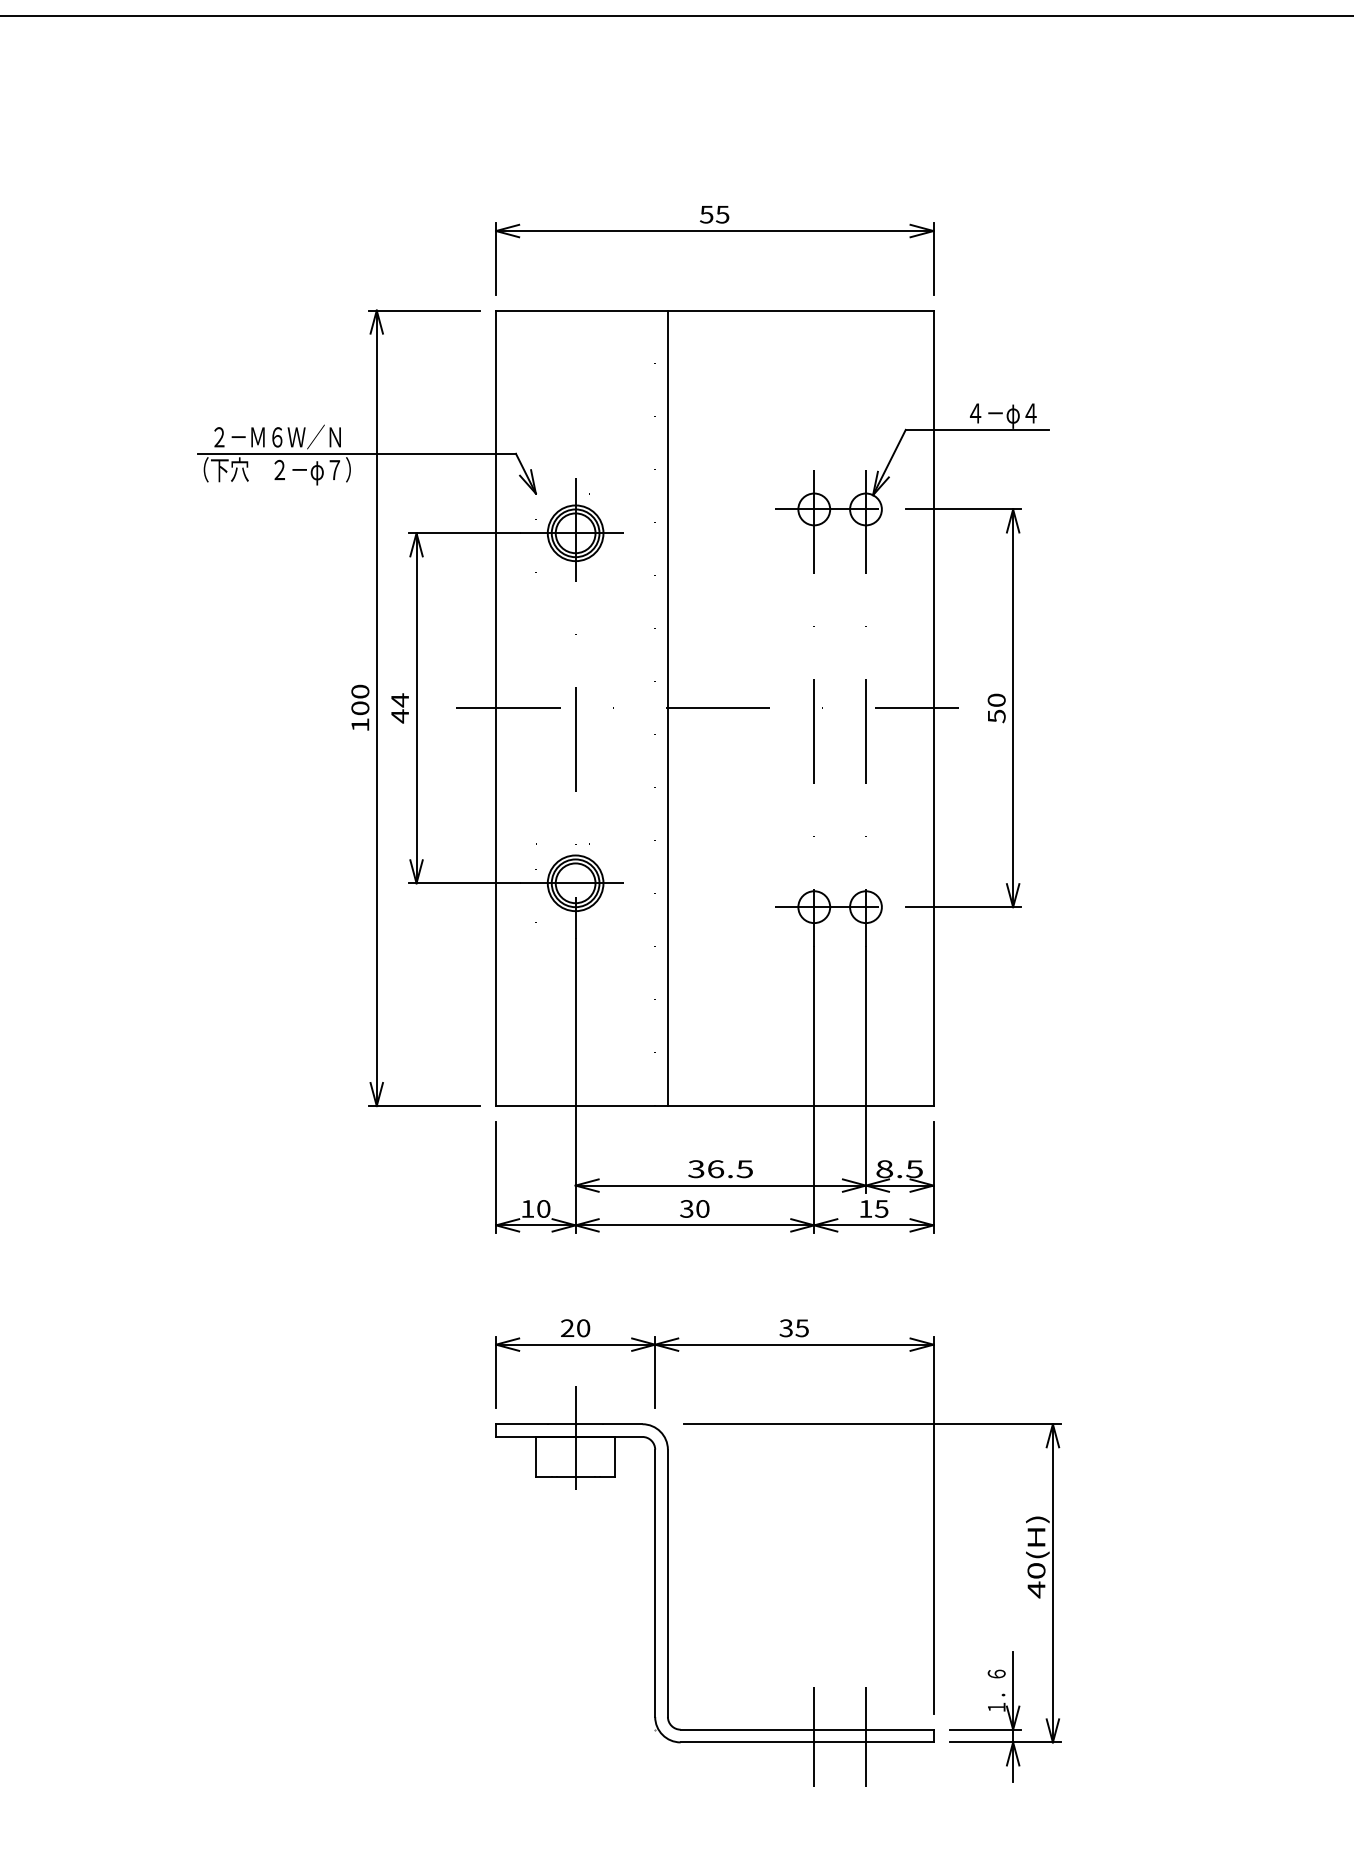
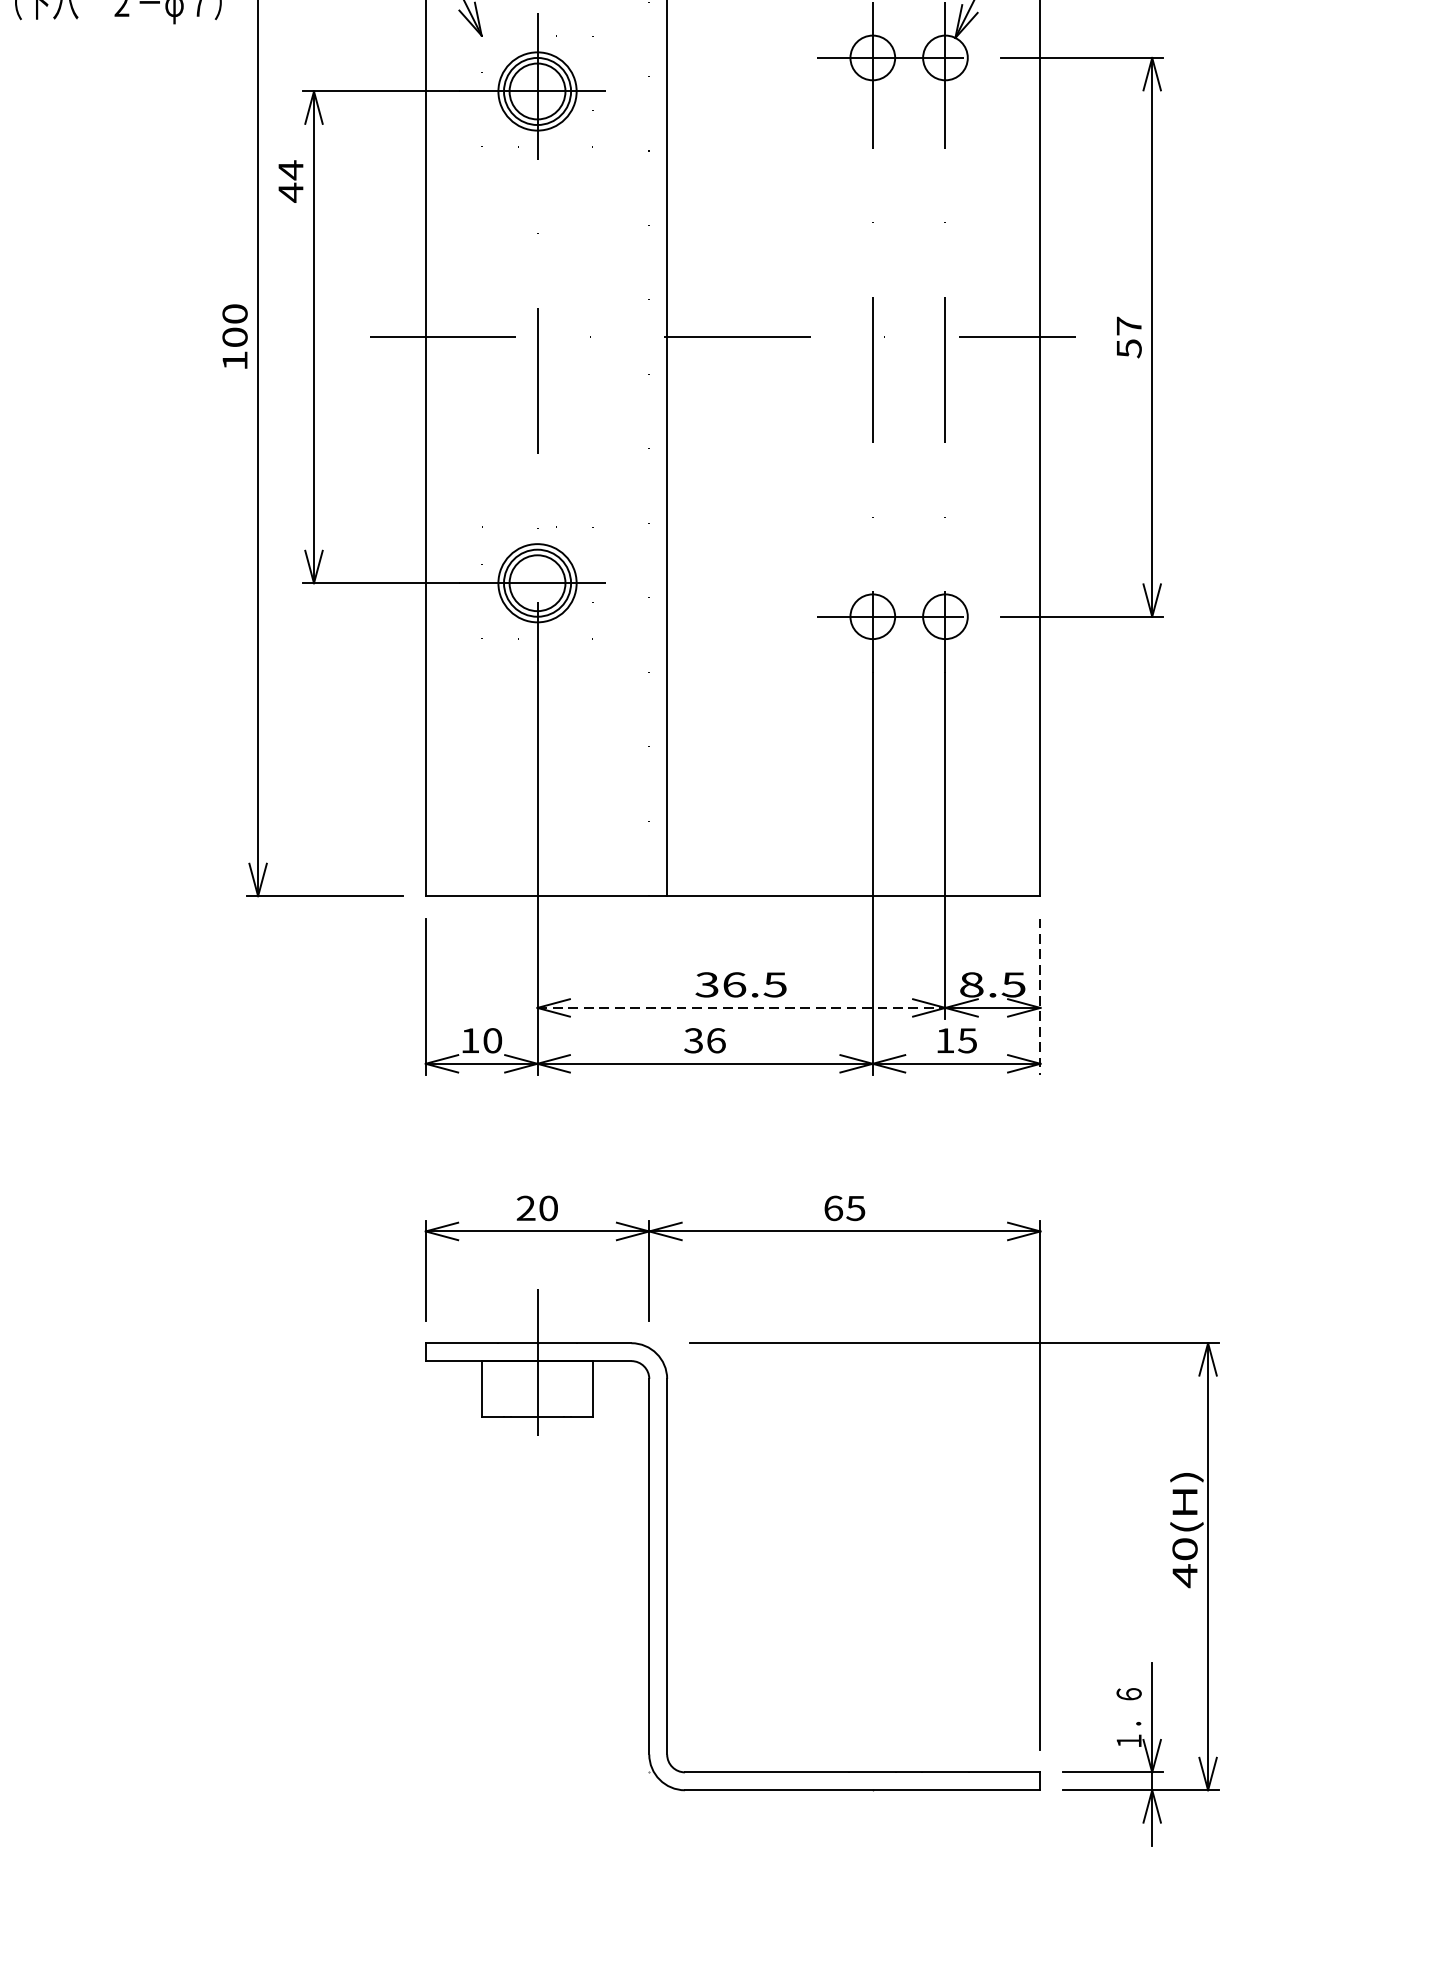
text: (996, 699) -> (1128, 324), 50 -> 57
text: (399, 708) -> (290, 181), moved
line: (933, 1177) -> (1040, 996), solid -> dashed
line: (721, 1185) -> (742, 1007), solid -> dashed
text: (702, 1208) -> (715, 1040), 30 -> 36
text: (786, 1328) -> (833, 1208), 35 -> 65
line: (814, 1737) -> (873, 1783), removed
line: (865, 1737) -> (944, 1783), removed

